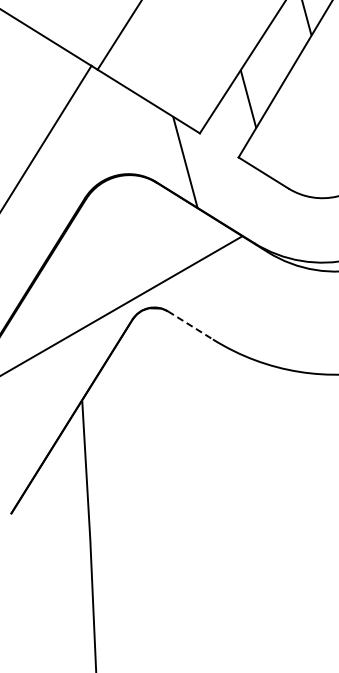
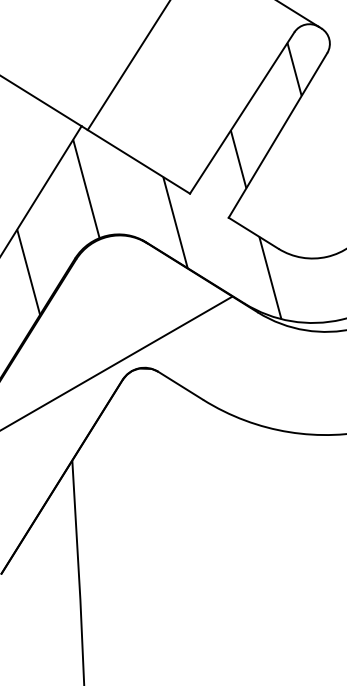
line: (96, 128) -> (86, 188), added
line: (38, 211) -> (28, 271), added
line: (280, 217) -> (270, 277), added
line: (191, 325) -> (181, 385), dashed -> solid

